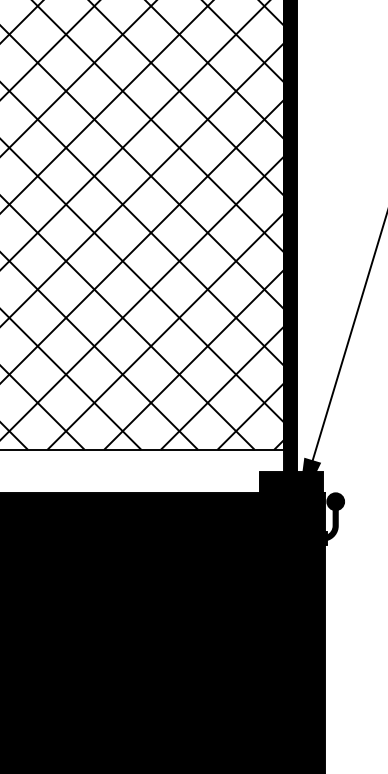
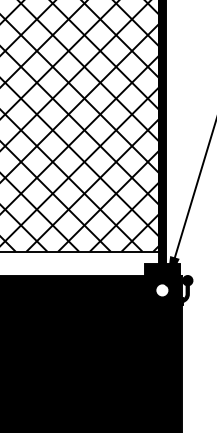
fill: (290, 519) -> (162, 290), removed

